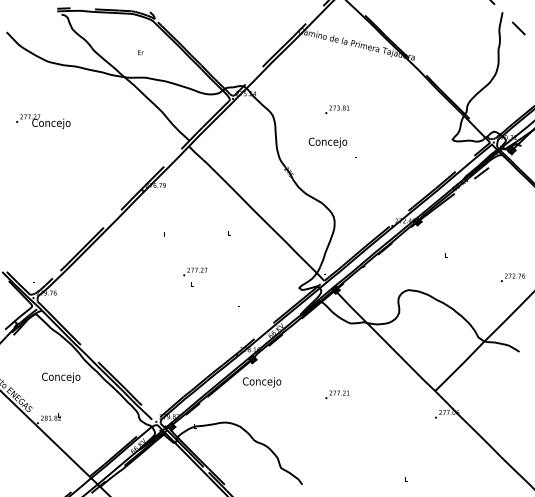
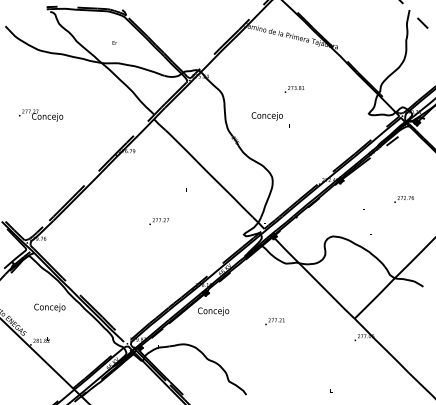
text: (337, 109) -> (294, 89), moved
text: (43, 121) -> (41, 115), moved
text: (512, 277) -> (403, 199), moved

